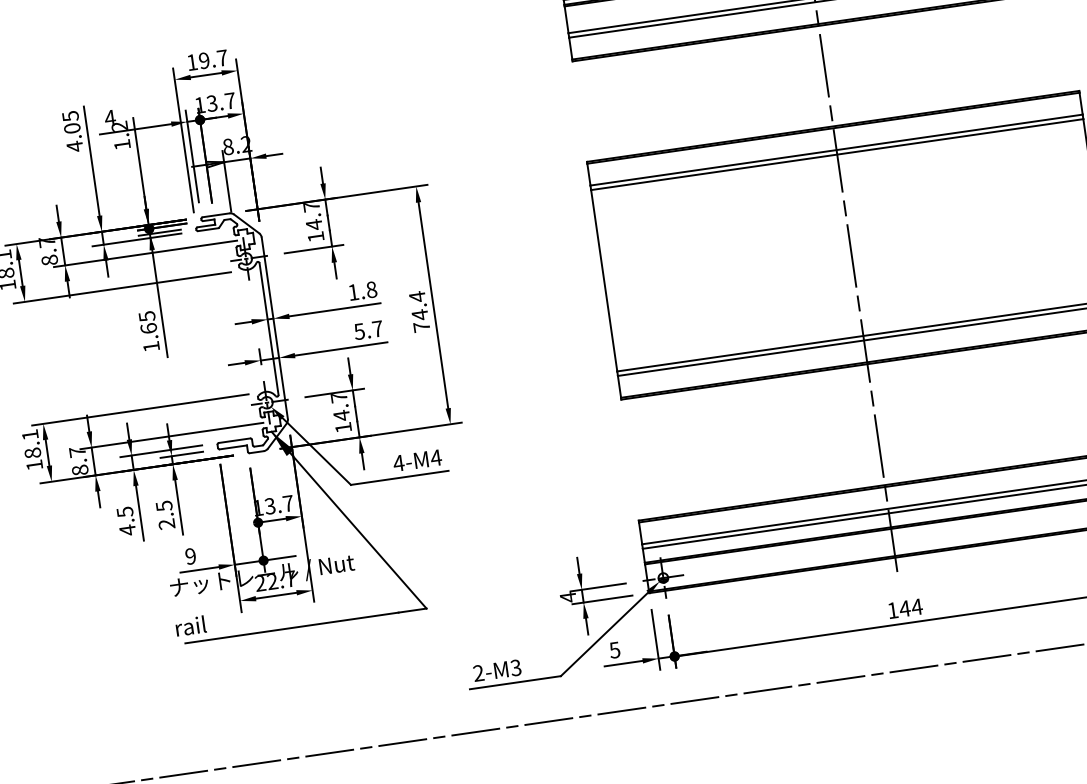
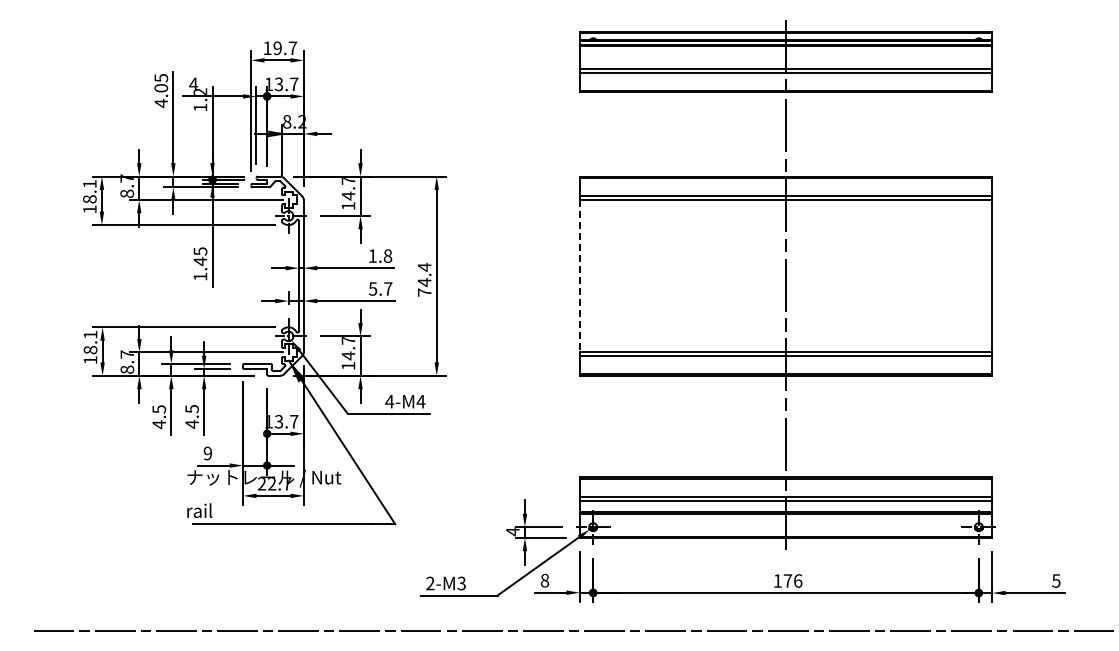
line: (603, 281) -> (579, 276), solid -> dashed
text: (148, 328) -> (200, 261), 1.65 -> 1.45
text: (166, 523) -> (191, 423), 2.5 -> 4.5
text: (910, 607) -> (792, 580), 144 -> 176
text: (614, 650) -> (544, 580), 5 -> 8

